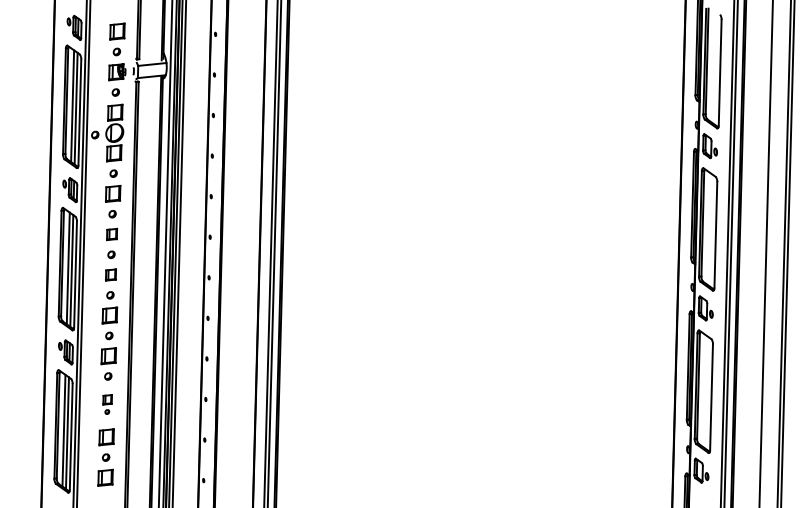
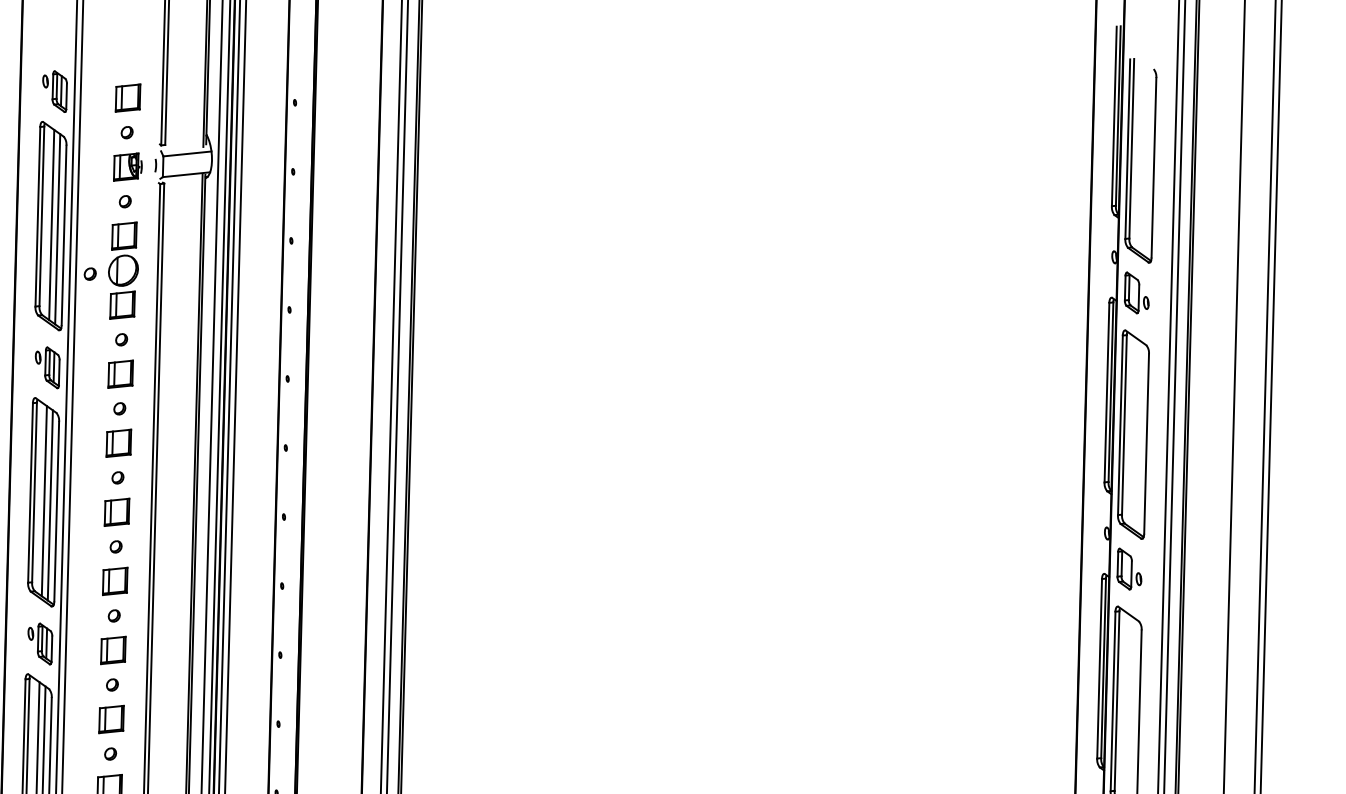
part: (111, 234) -> (117, 443), size x1.43
part: (110, 274) -> (116, 511), size x1.43
part: (107, 404) -> (111, 732), size x1.67

